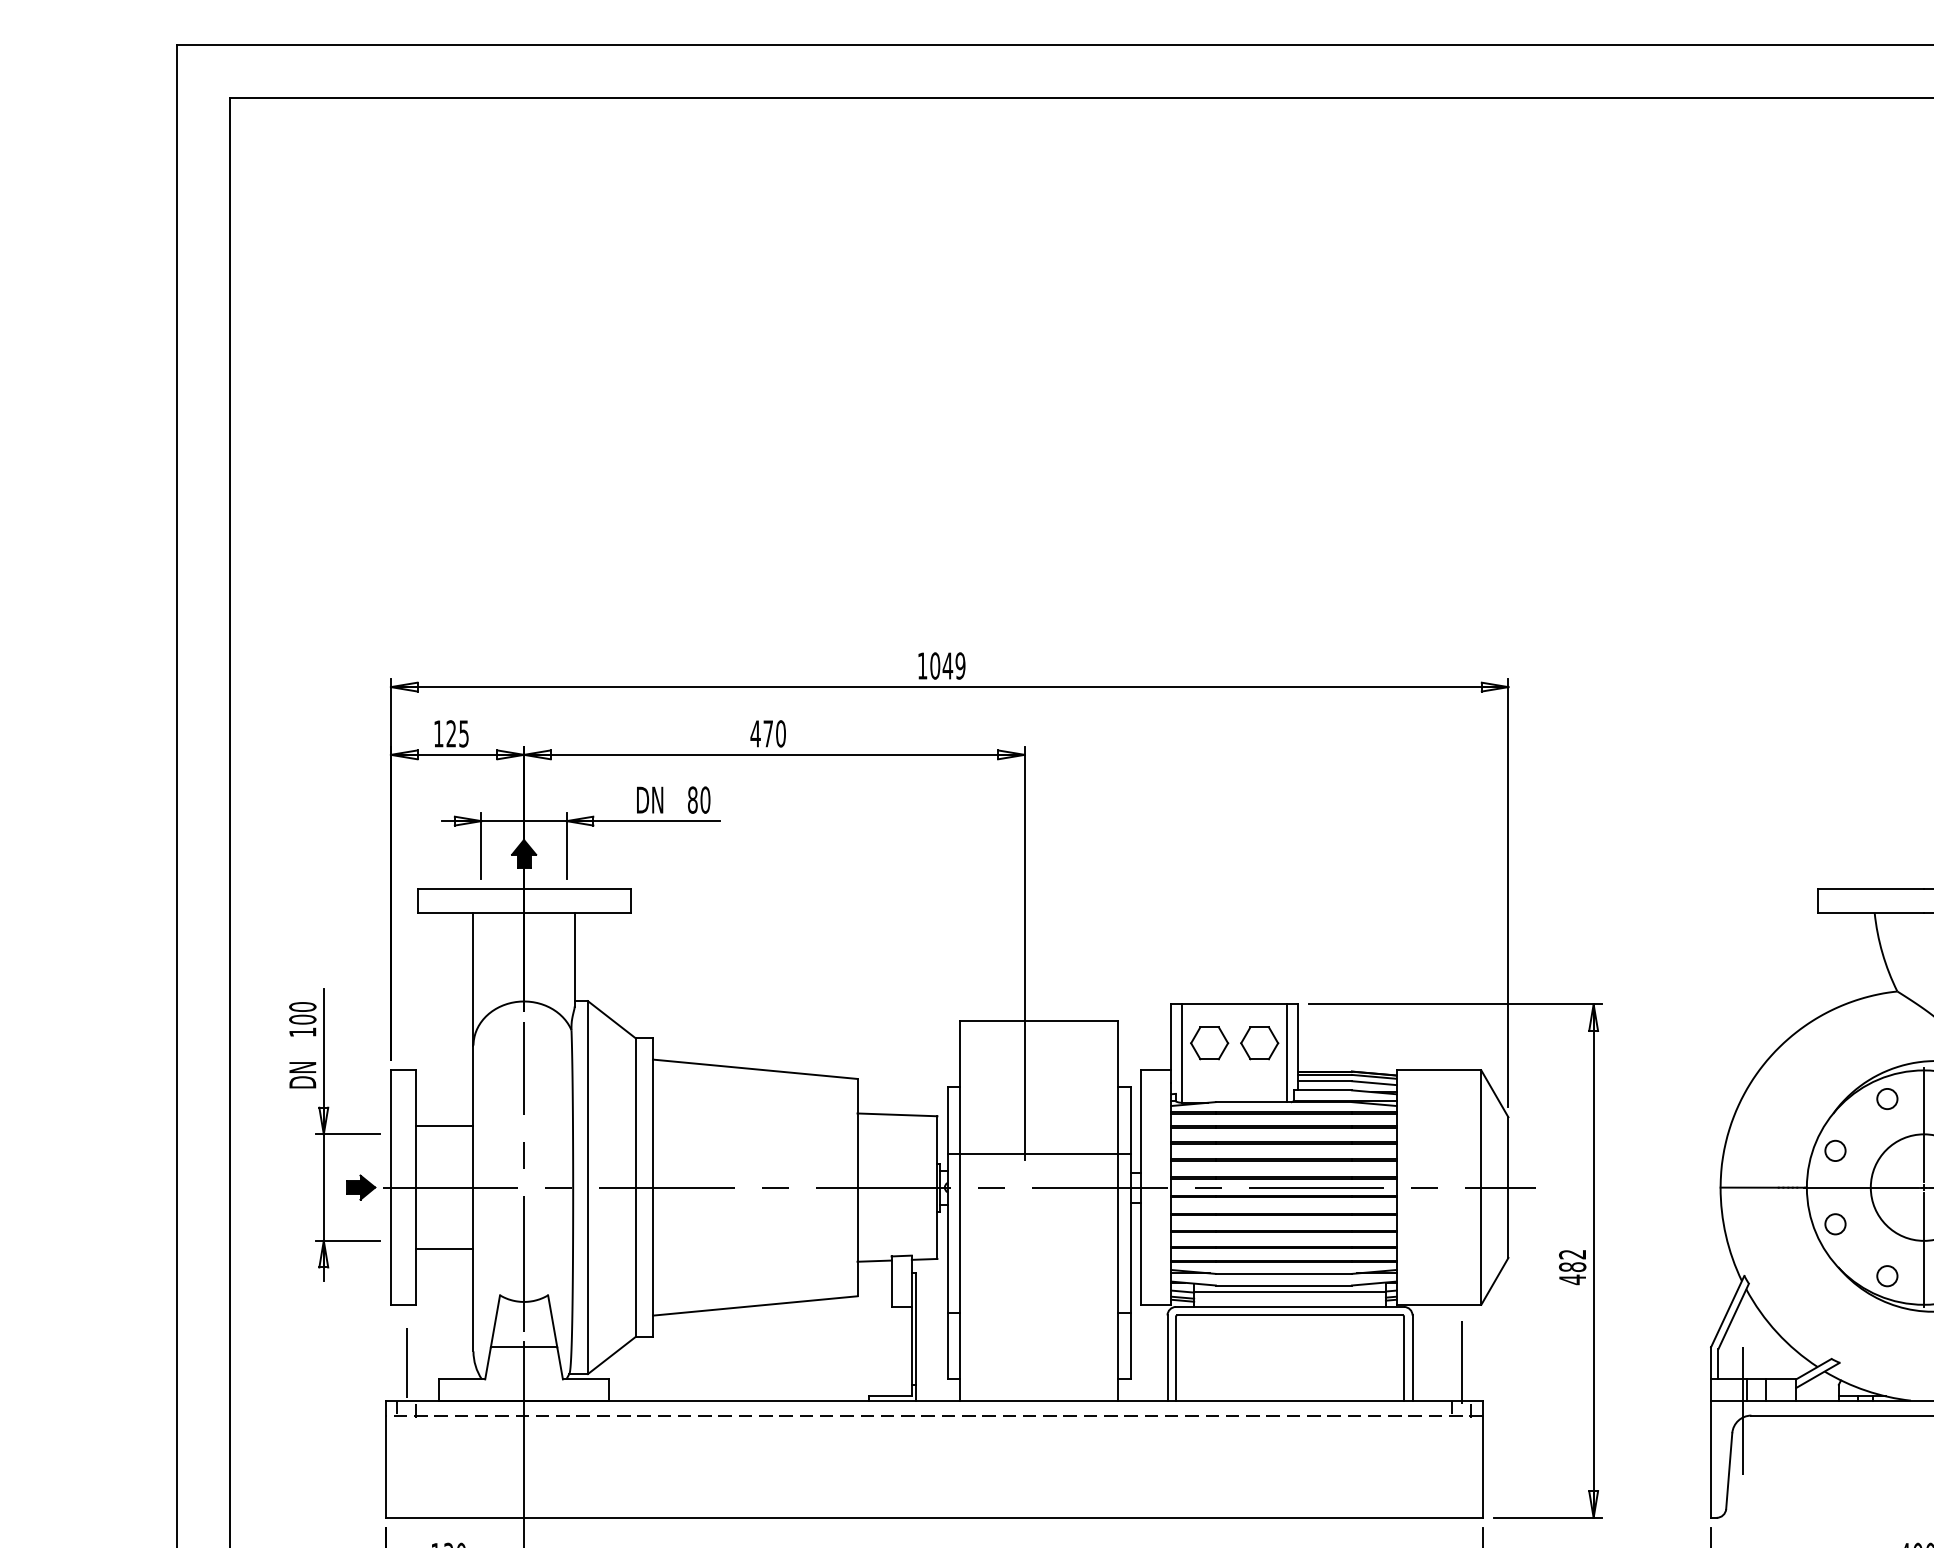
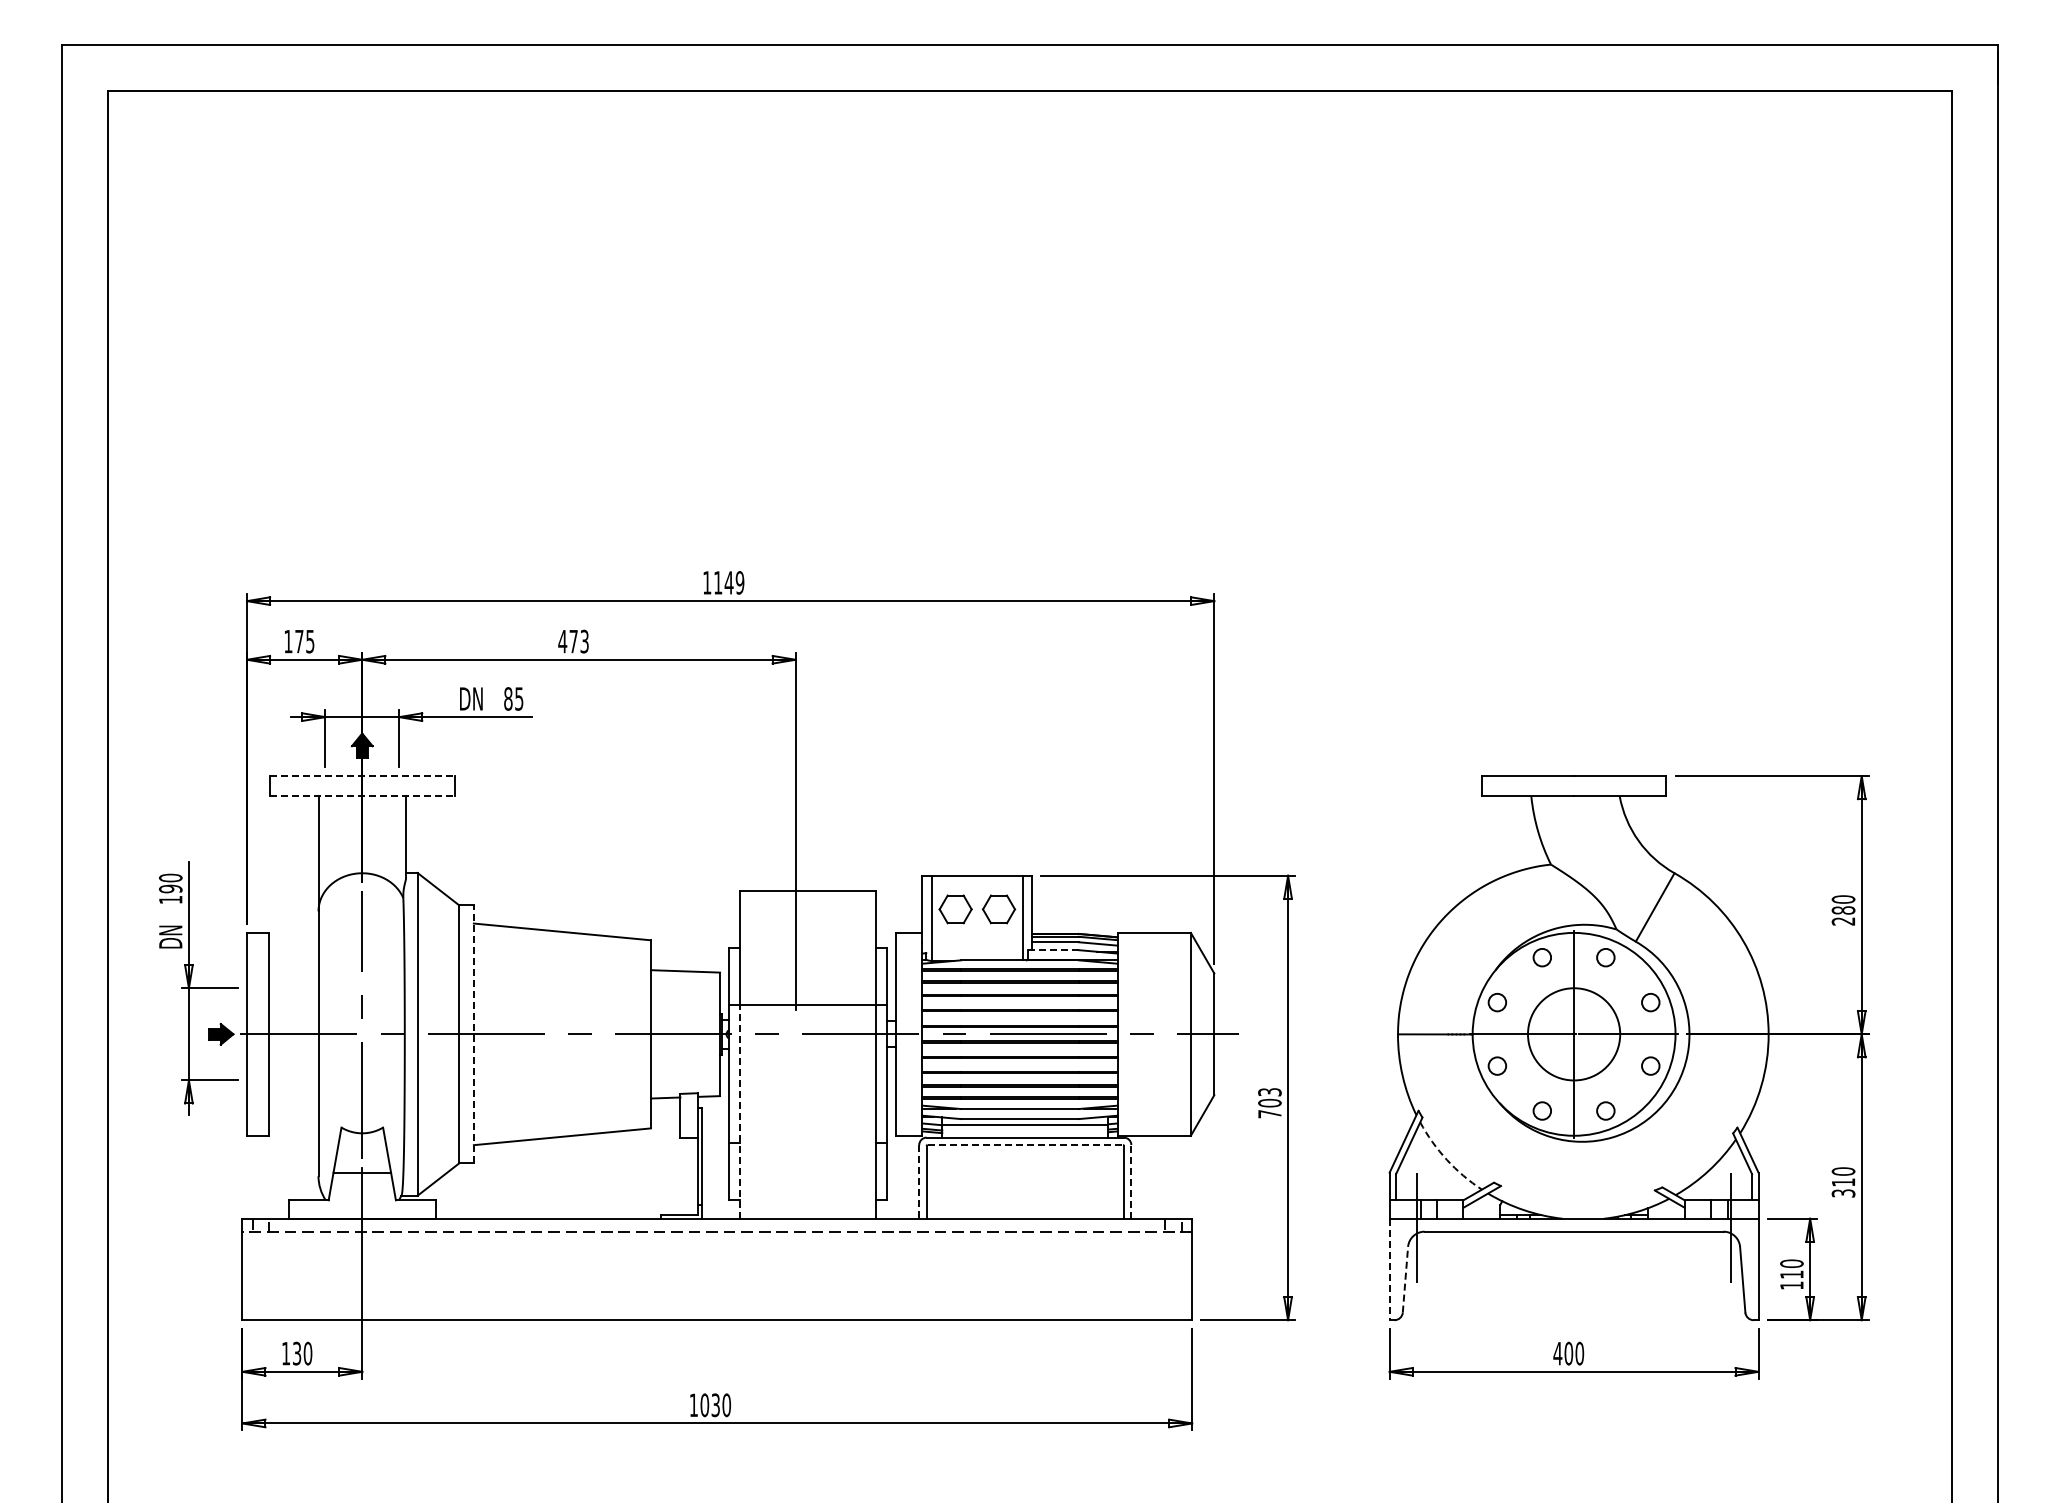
text: (935, 665) -> (718, 582), 1049 -> 1149
text: (451, 733) -> (299, 641), 125 -> 175
text: (780, 733) -> (584, 641), 470 -> 473
text: (705, 799) -> (519, 698), 80 -> 85
line: (524, 889) -> (362, 776), solid -> dashed
line: (524, 912) -> (362, 796), solid -> dashed
text: (302, 1019) -> (170, 888), 100 -> 190
line: (1322, 1090) -> (1053, 950), solid -> dashed
line: (444, 1126) -> (293, 981), removed
line: (652, 1186) -> (473, 1033), solid -> dashed
line: (444, 1249) -> (293, 1087), removed
text: (1572, 1267) -> (1269, 1103), 482 -> 703
line: (959, 1276) -> (739, 1111), solid -> dashed
line: (1290, 1316) -> (1025, 1145), solid -> dashed
arc: (1776, 1332) -> (1446, 1159), solid -> dashed
line: (1167, 1357) -> (919, 1181), solid -> dashed
line: (1412, 1357) -> (1131, 1181), solid -> dashed
line: (1461, 1362) -> (1173, 1185), removed
line: (406, 1363) -> (260, 1186), removed
line: (1710, 1459) -> (1389, 1269), solid -> dashed
line: (1729, 1470) -> (1405, 1279), solid -> dashed

